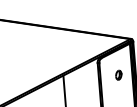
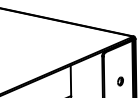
part: (118, 75) -> (120, 81), moved

